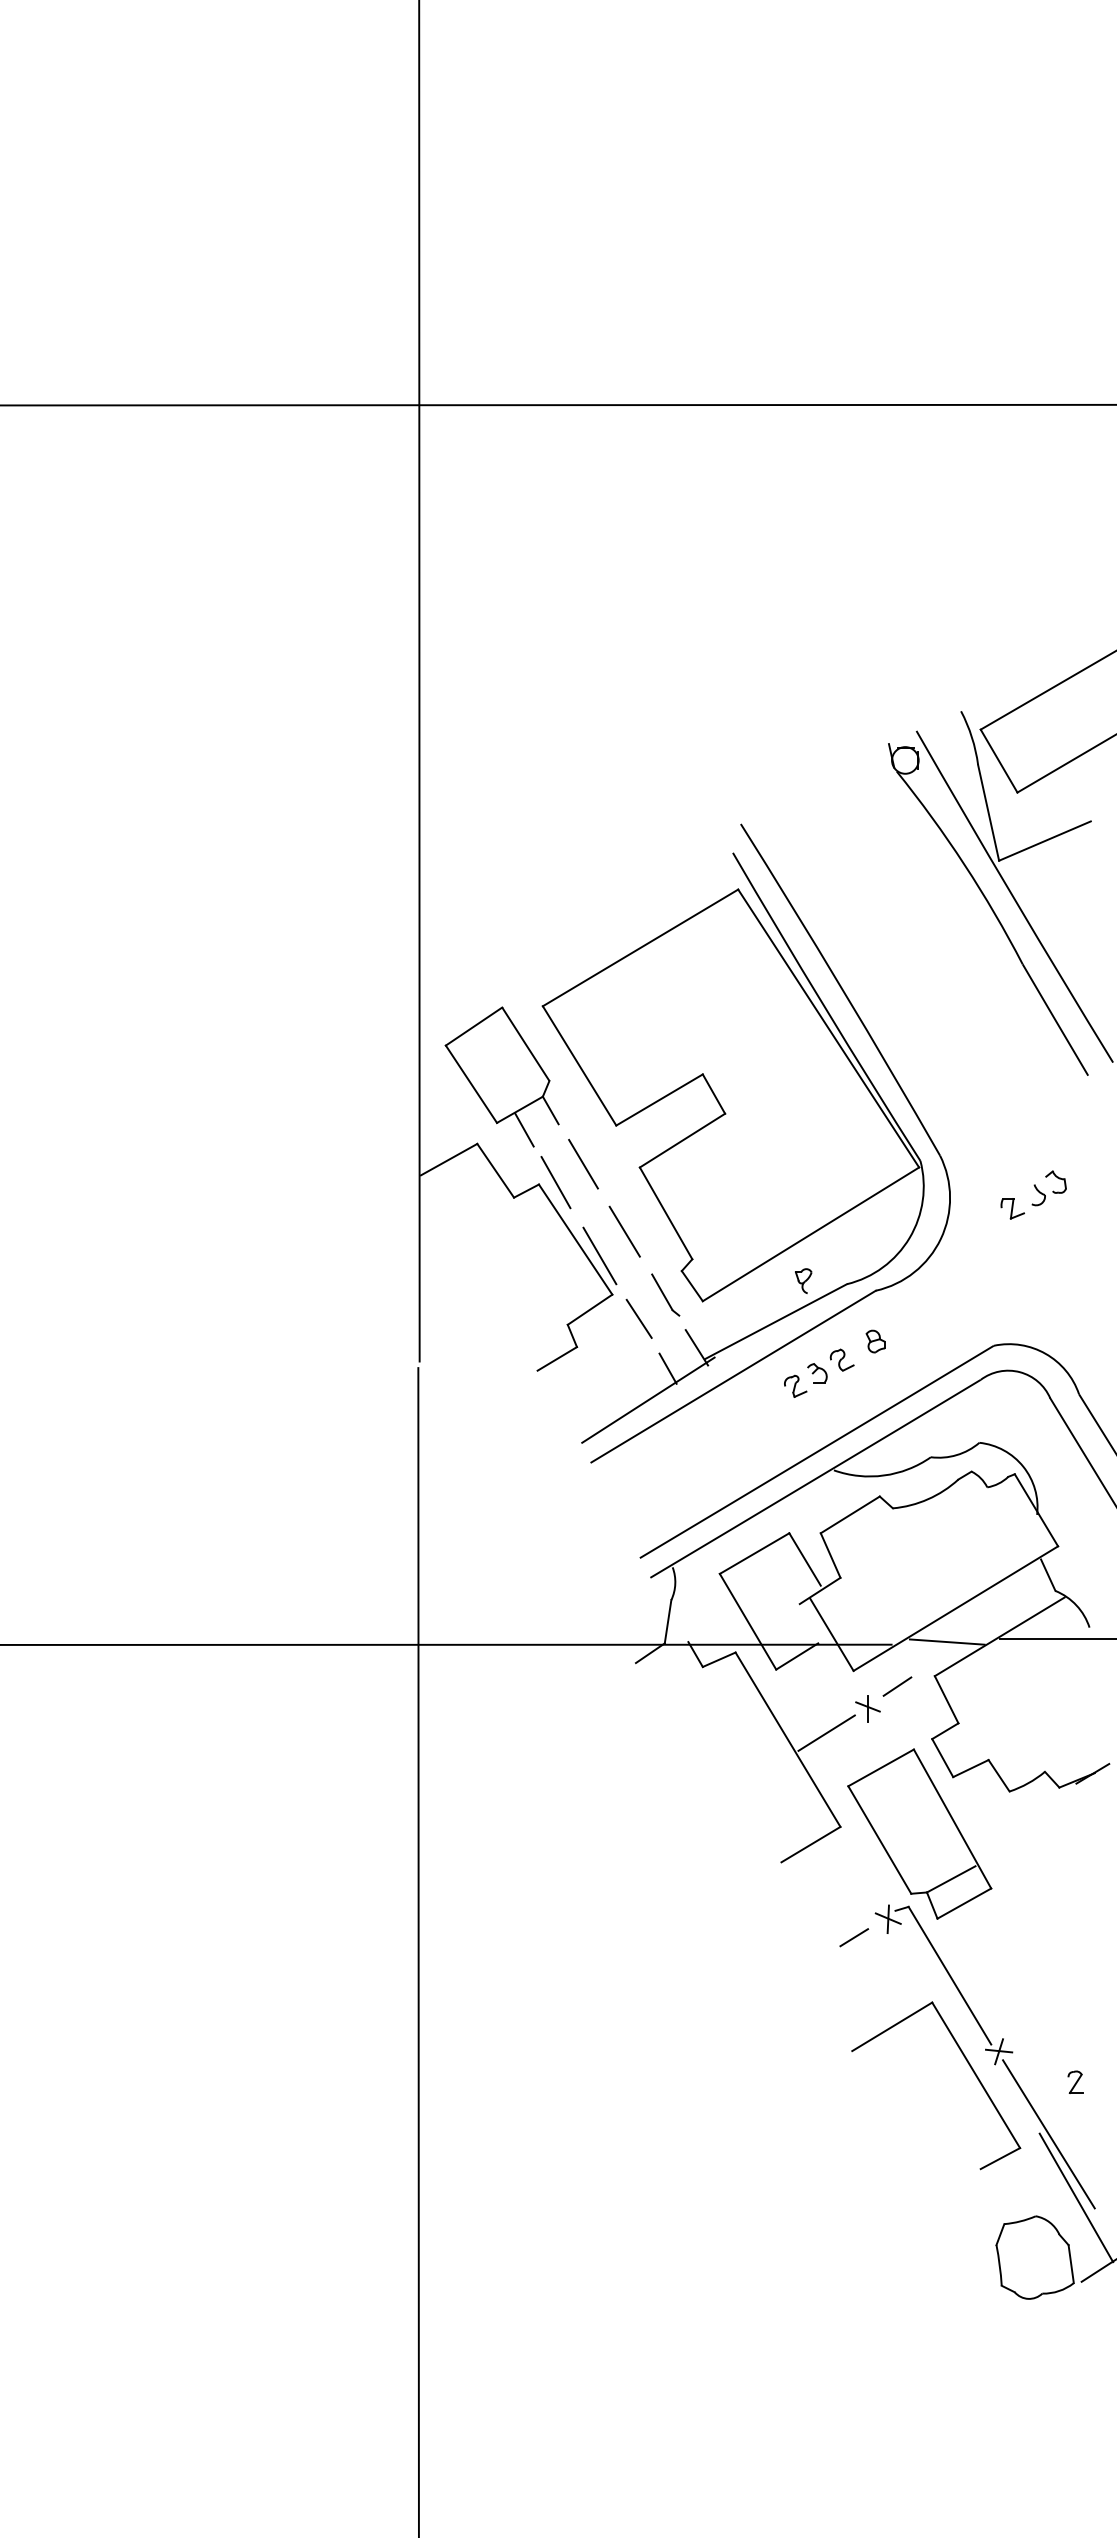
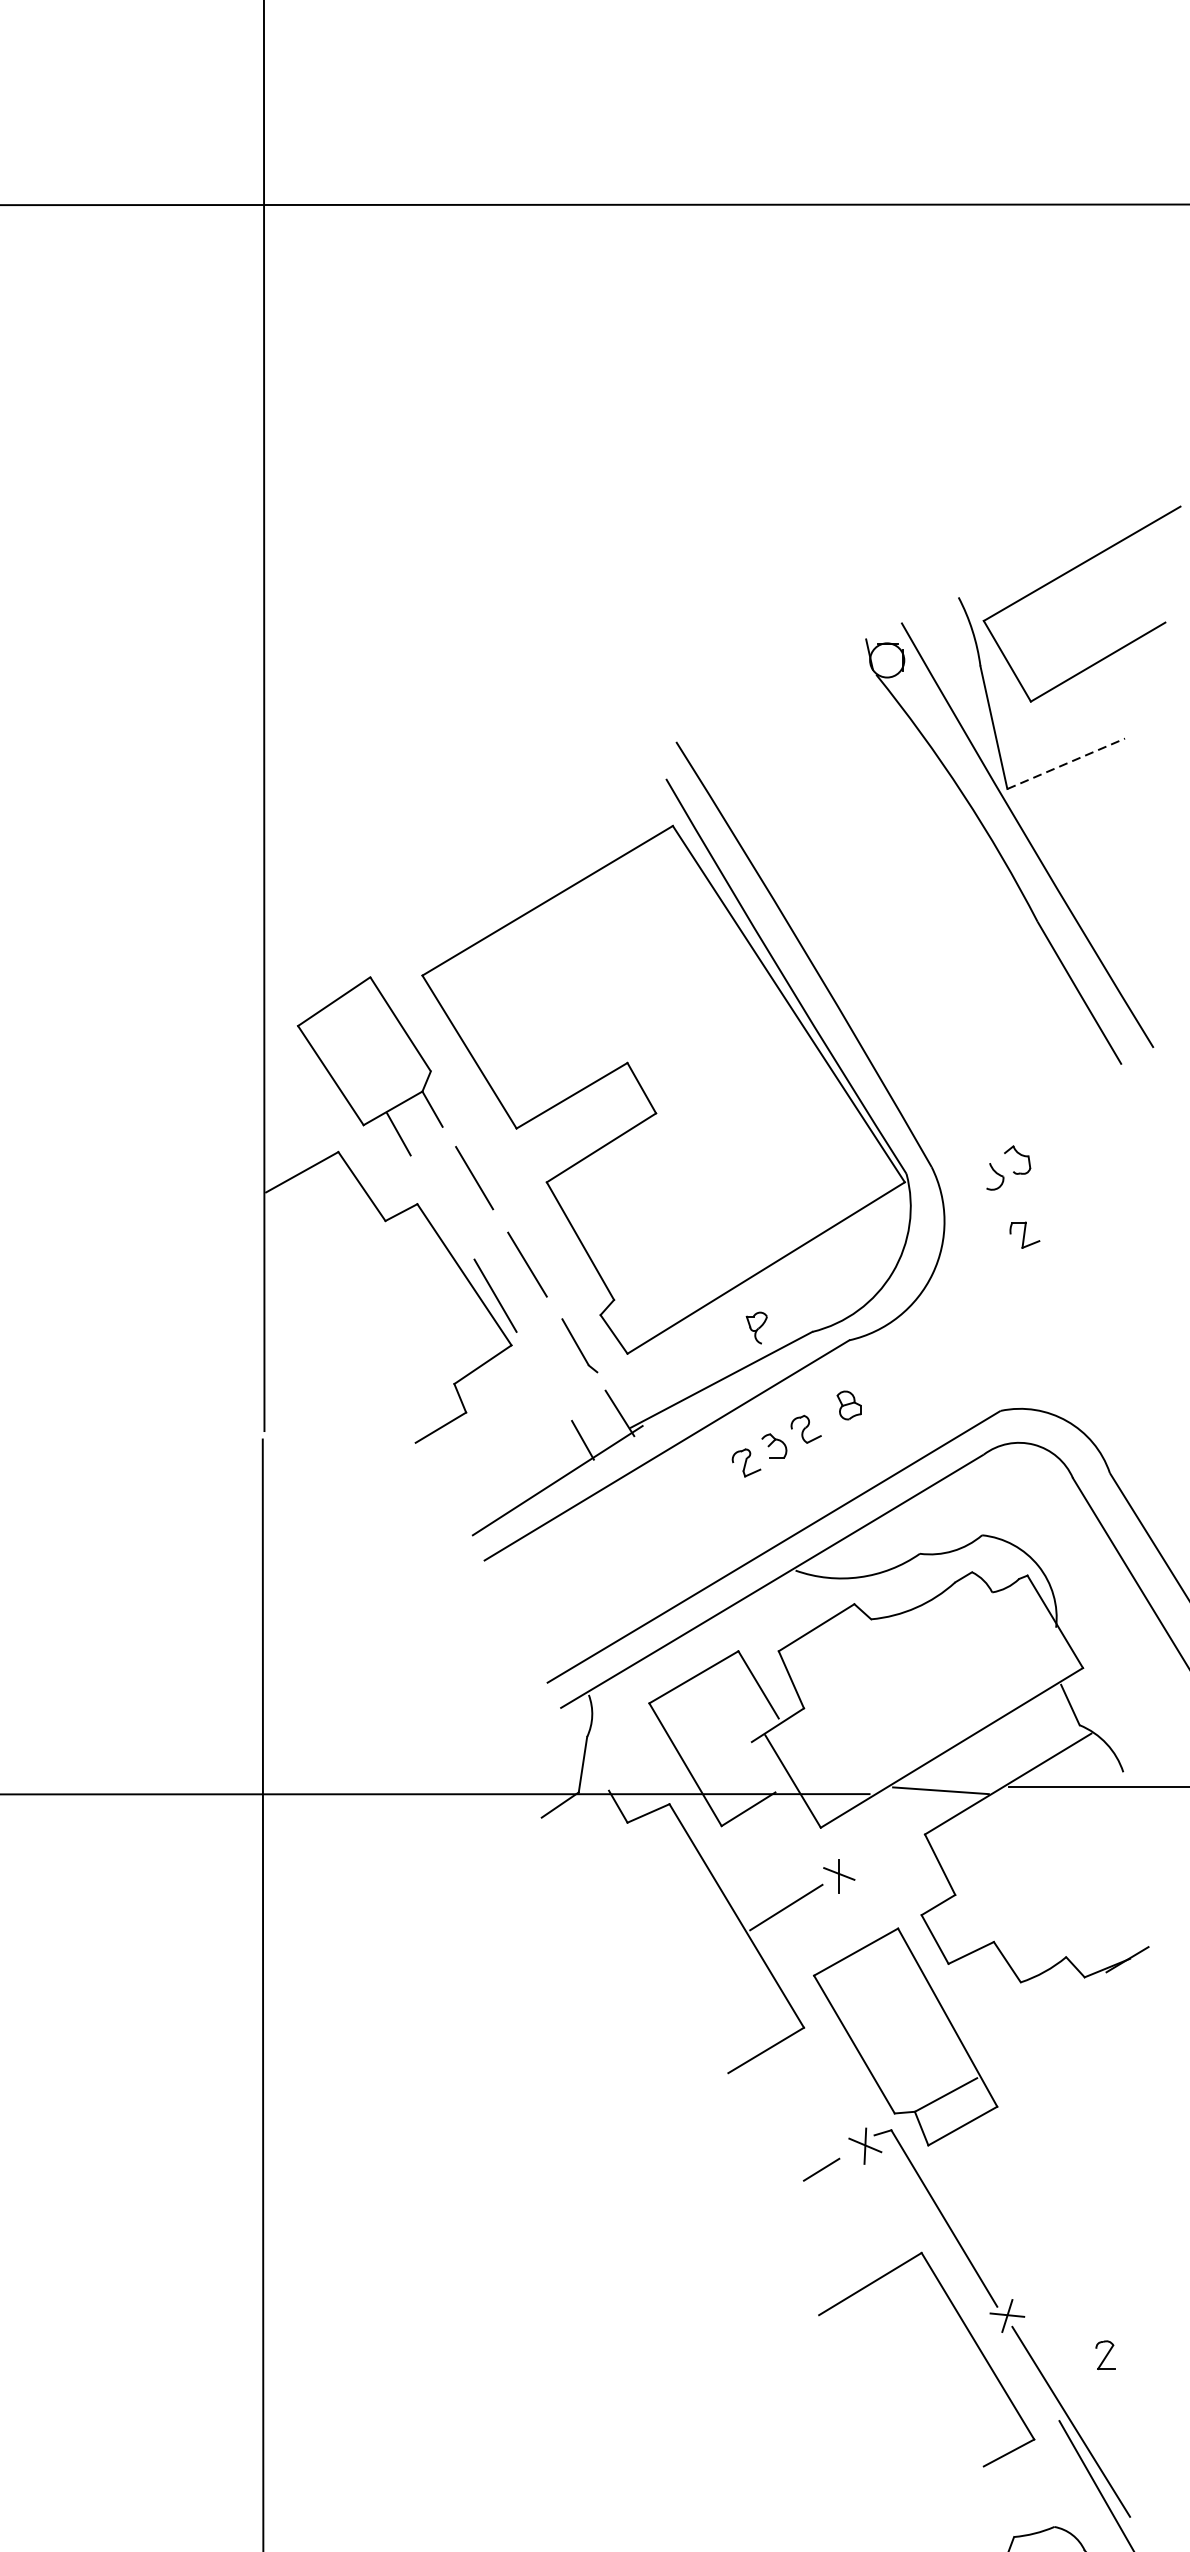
line: (1044, 841) -> (1065, 764), solid -> dashed
line: (555, 1182) -> (438, 1201), removed
part: (1048, 1188) -> (1007, 1168), moved
line: (638, 1318) -> (545, 1375), removed
line: (897, 1686) -> (877, 1847), removed

